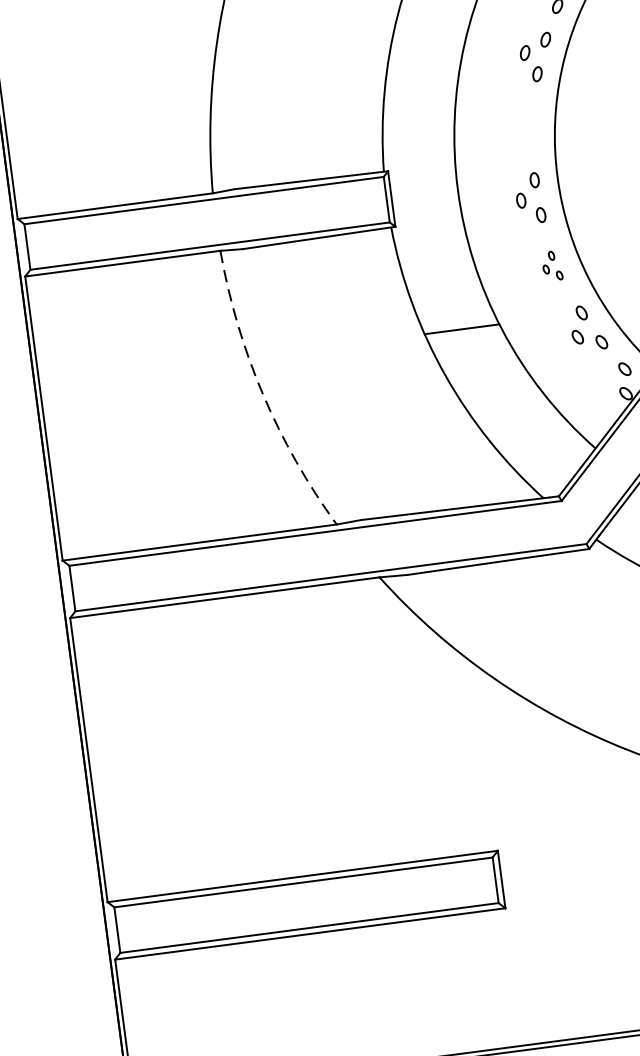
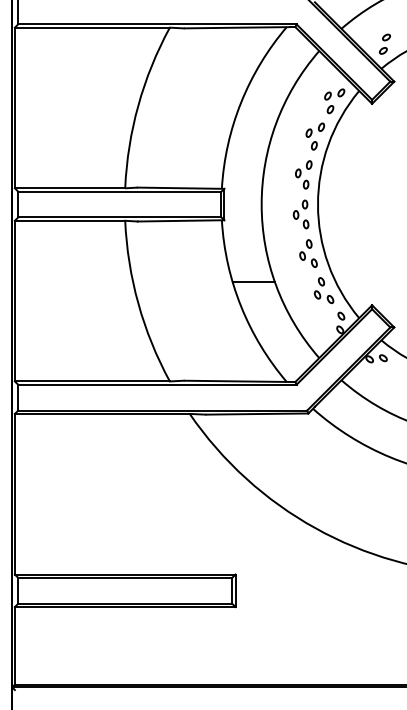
part: (524, 127) -> (303, 174), added
part: (552, 265) -> (308, 253), size x1.67
arc: (263, 393) -> (138, 303), dashed -> solid

